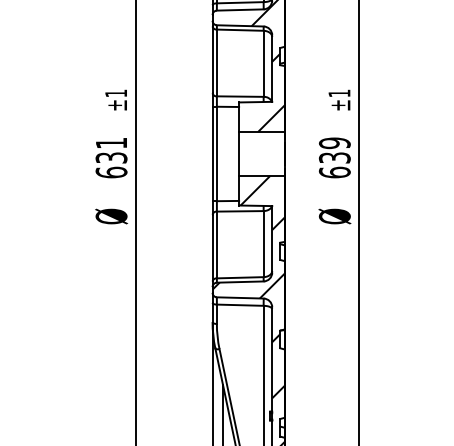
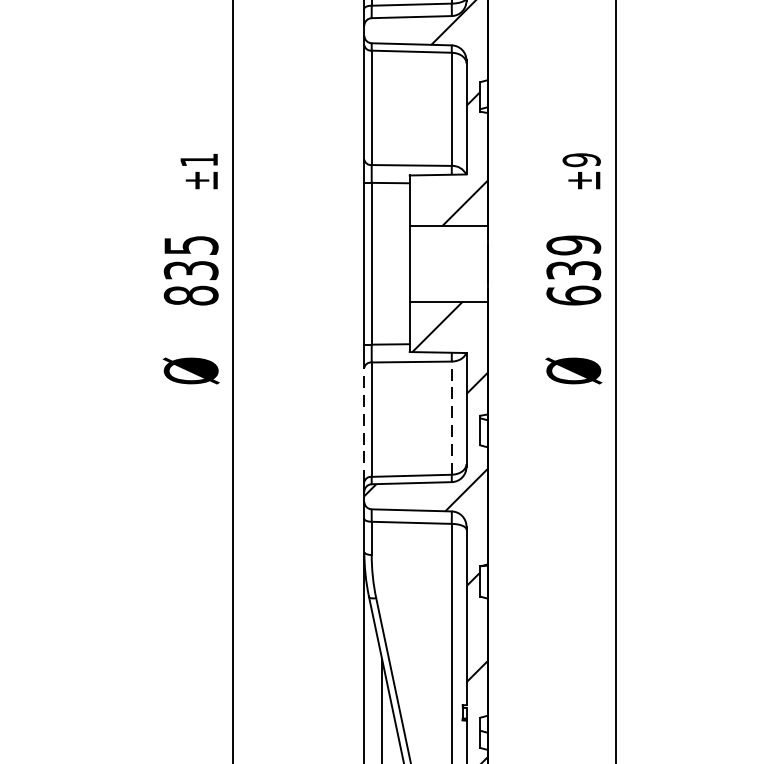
text: (339, 93) -> (581, 160), ±1 -> ±9
text: (111, 158) -> (191, 271), 631 -> 835
line: (263, 243) -> (451, 417), solid -> dashed
line: (212, 247) -> (364, 423), solid -> dashed

